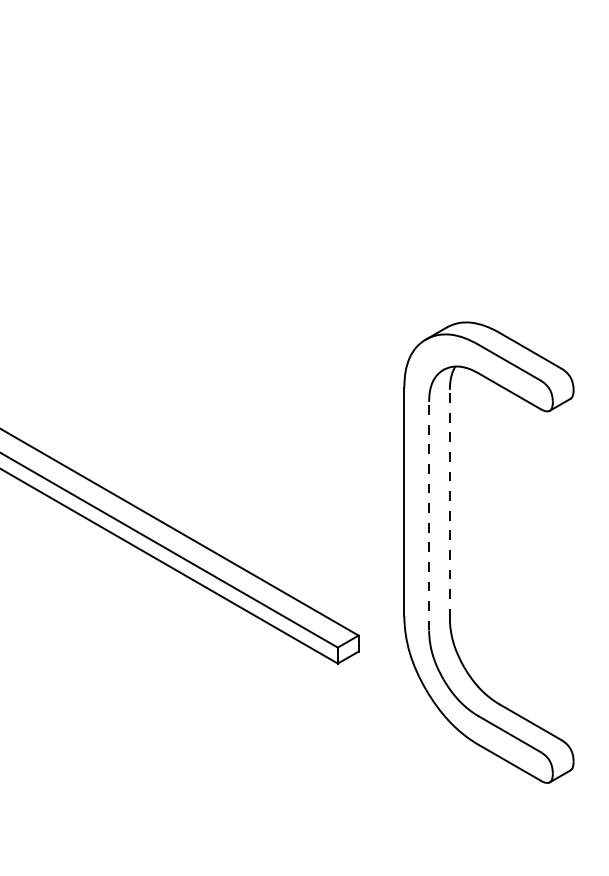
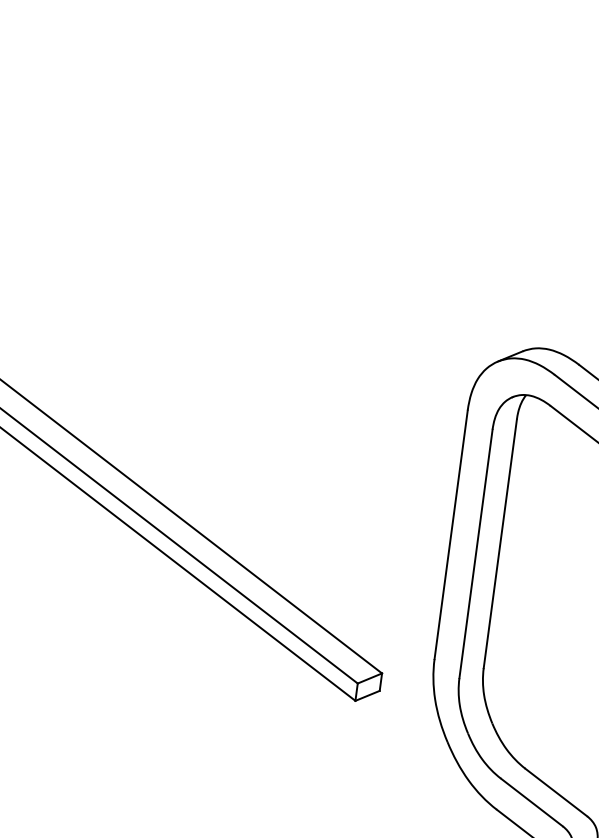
line: (449, 503) -> (499, 543), dashed -> solid
line: (429, 515) -> (476, 553), dashed -> solid

